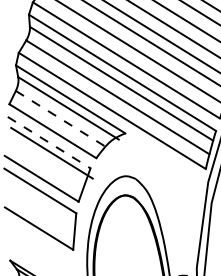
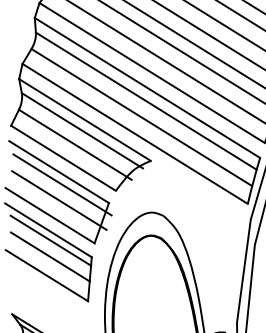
line: (63, 120) -> (76, 145), dashed -> solid
line: (49, 142) -> (59, 171), dashed -> solid
line: (49, 165) -> (59, 199), added
line: (41, 199) -> (49, 240), added
line: (41, 212) -> (49, 256), added

